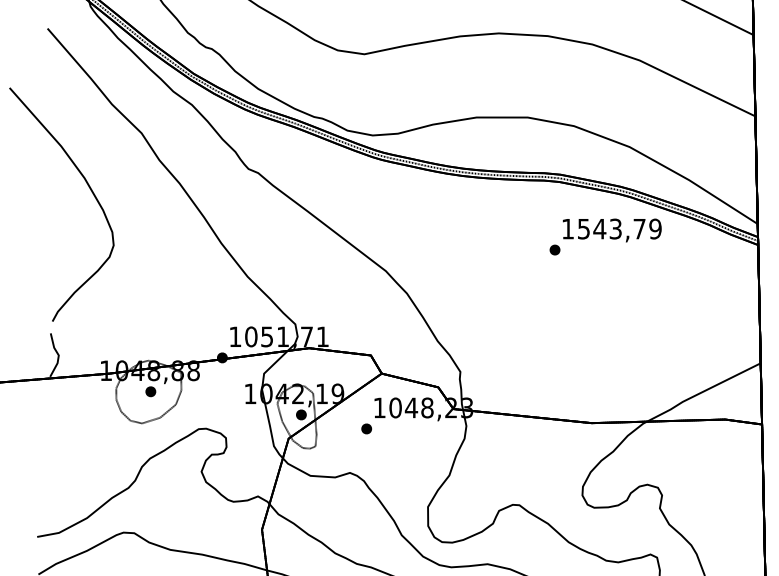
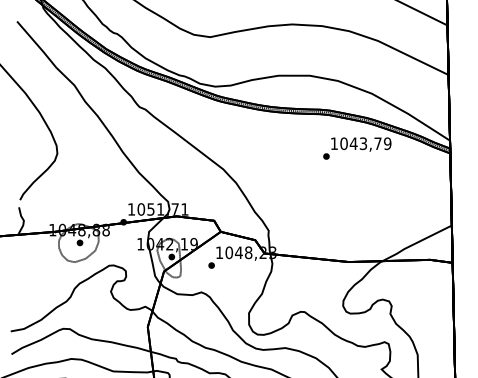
text: (582, 228) -> (343, 143), 1543,79 -> 1043,79

